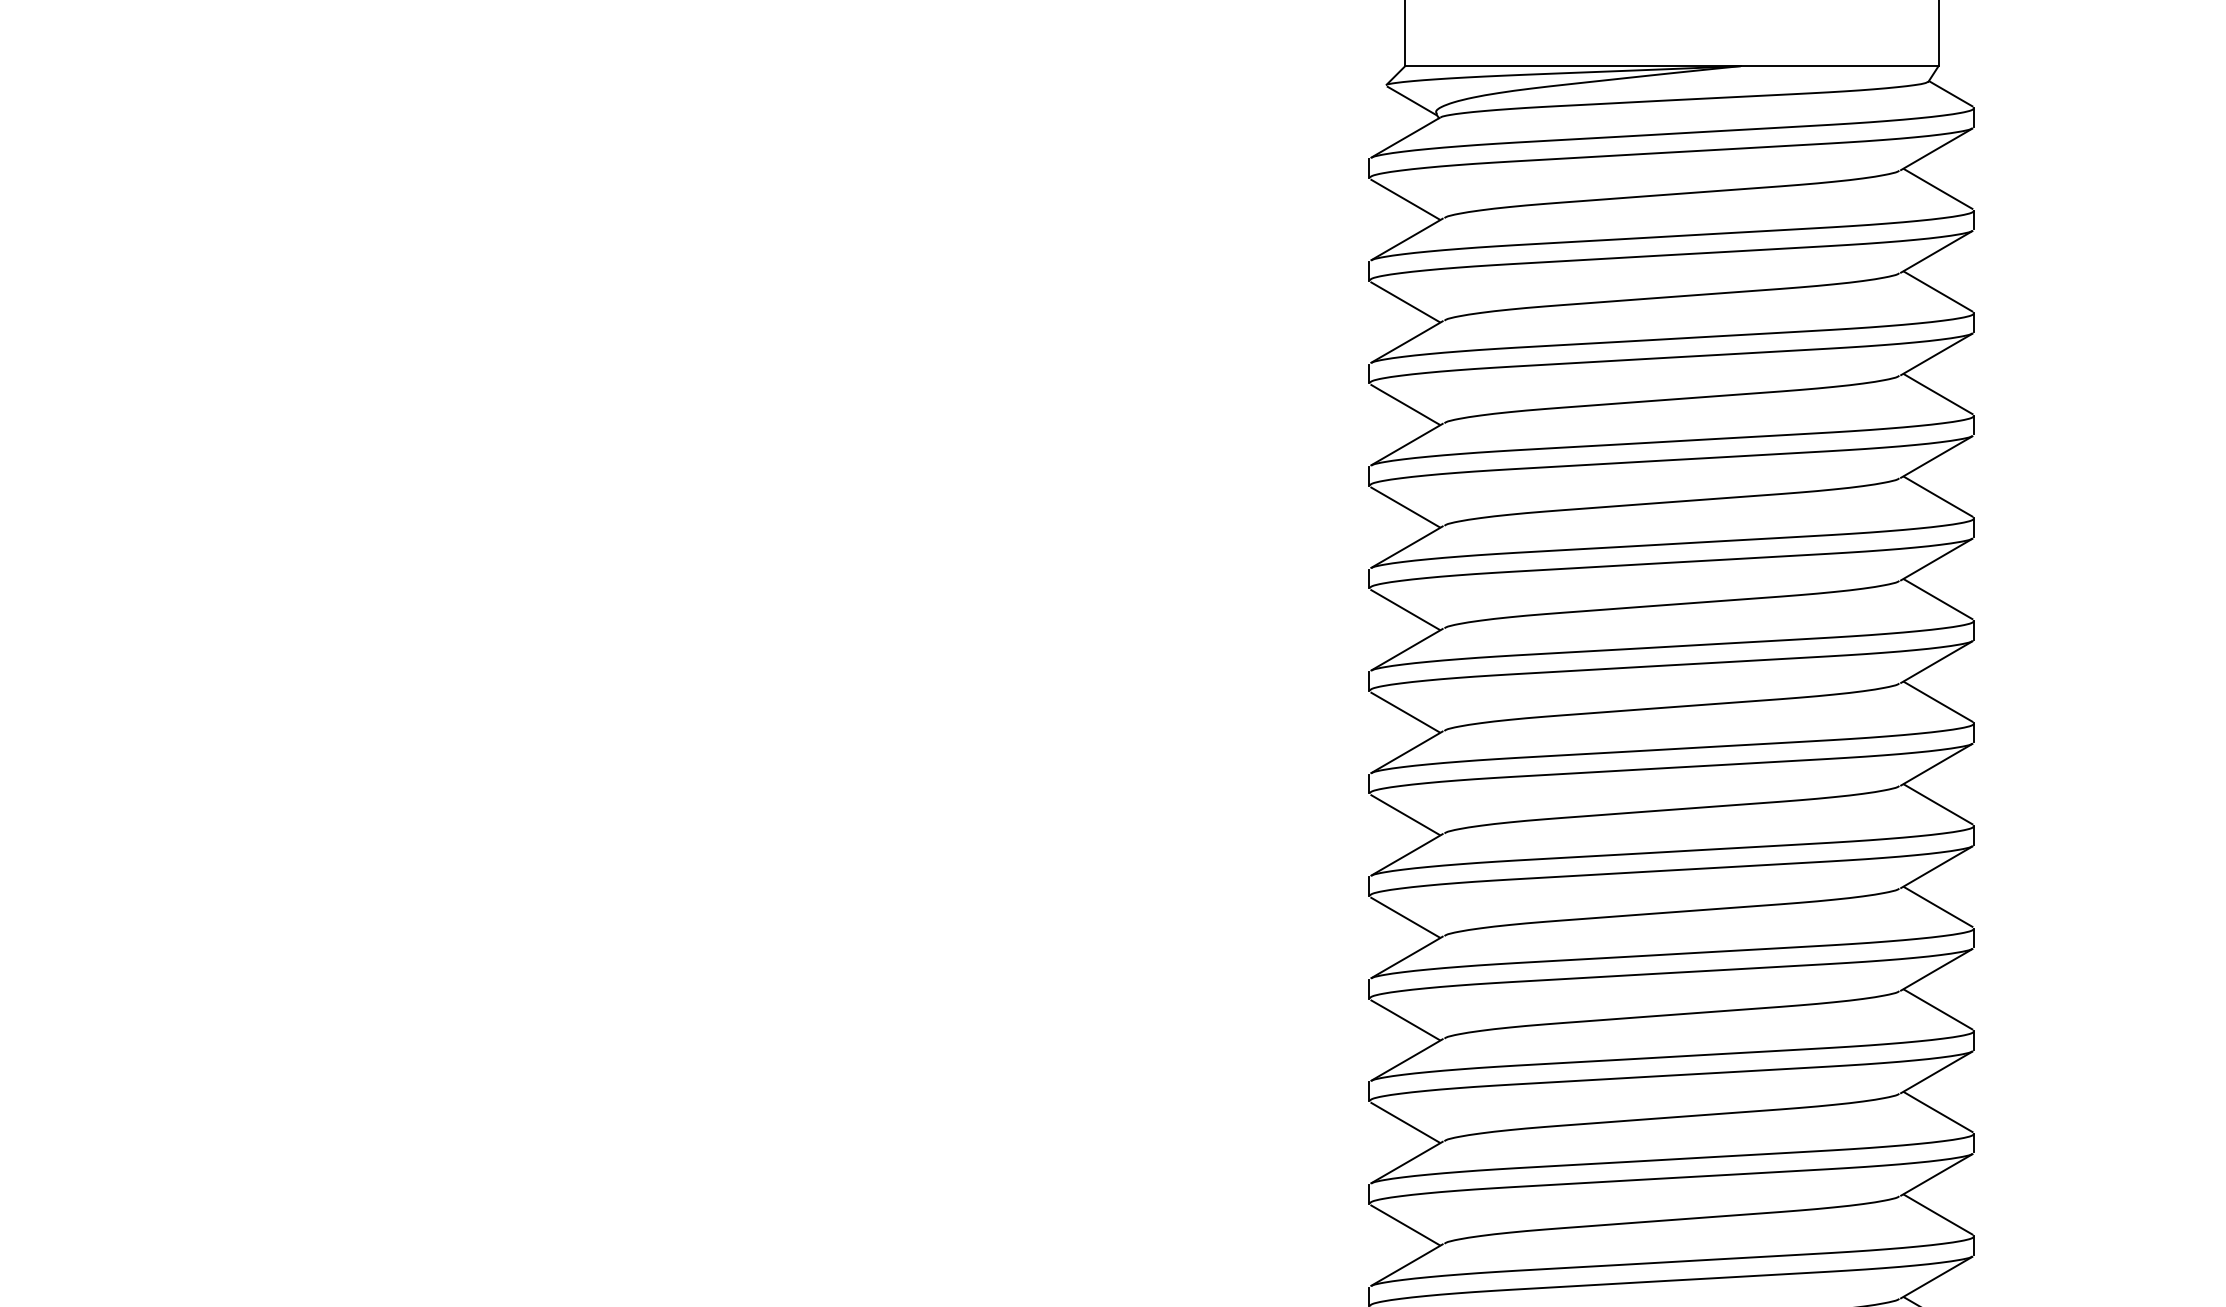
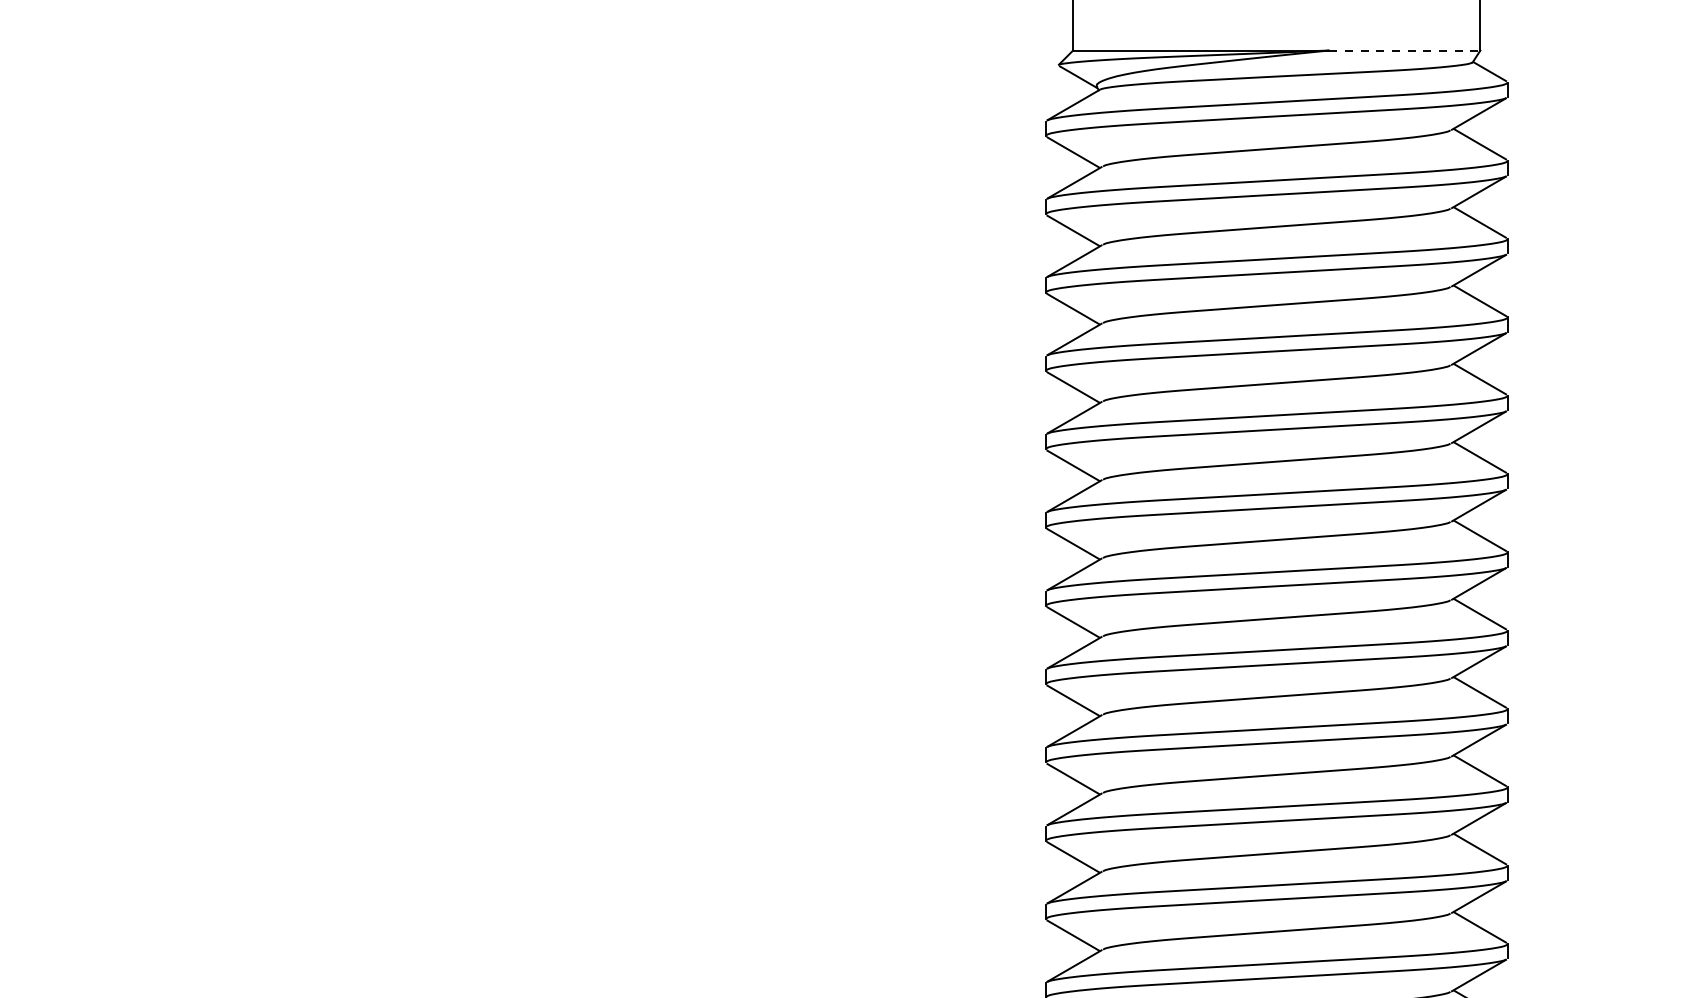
line: (1840, 66) -> (1405, 50), solid -> dashed

